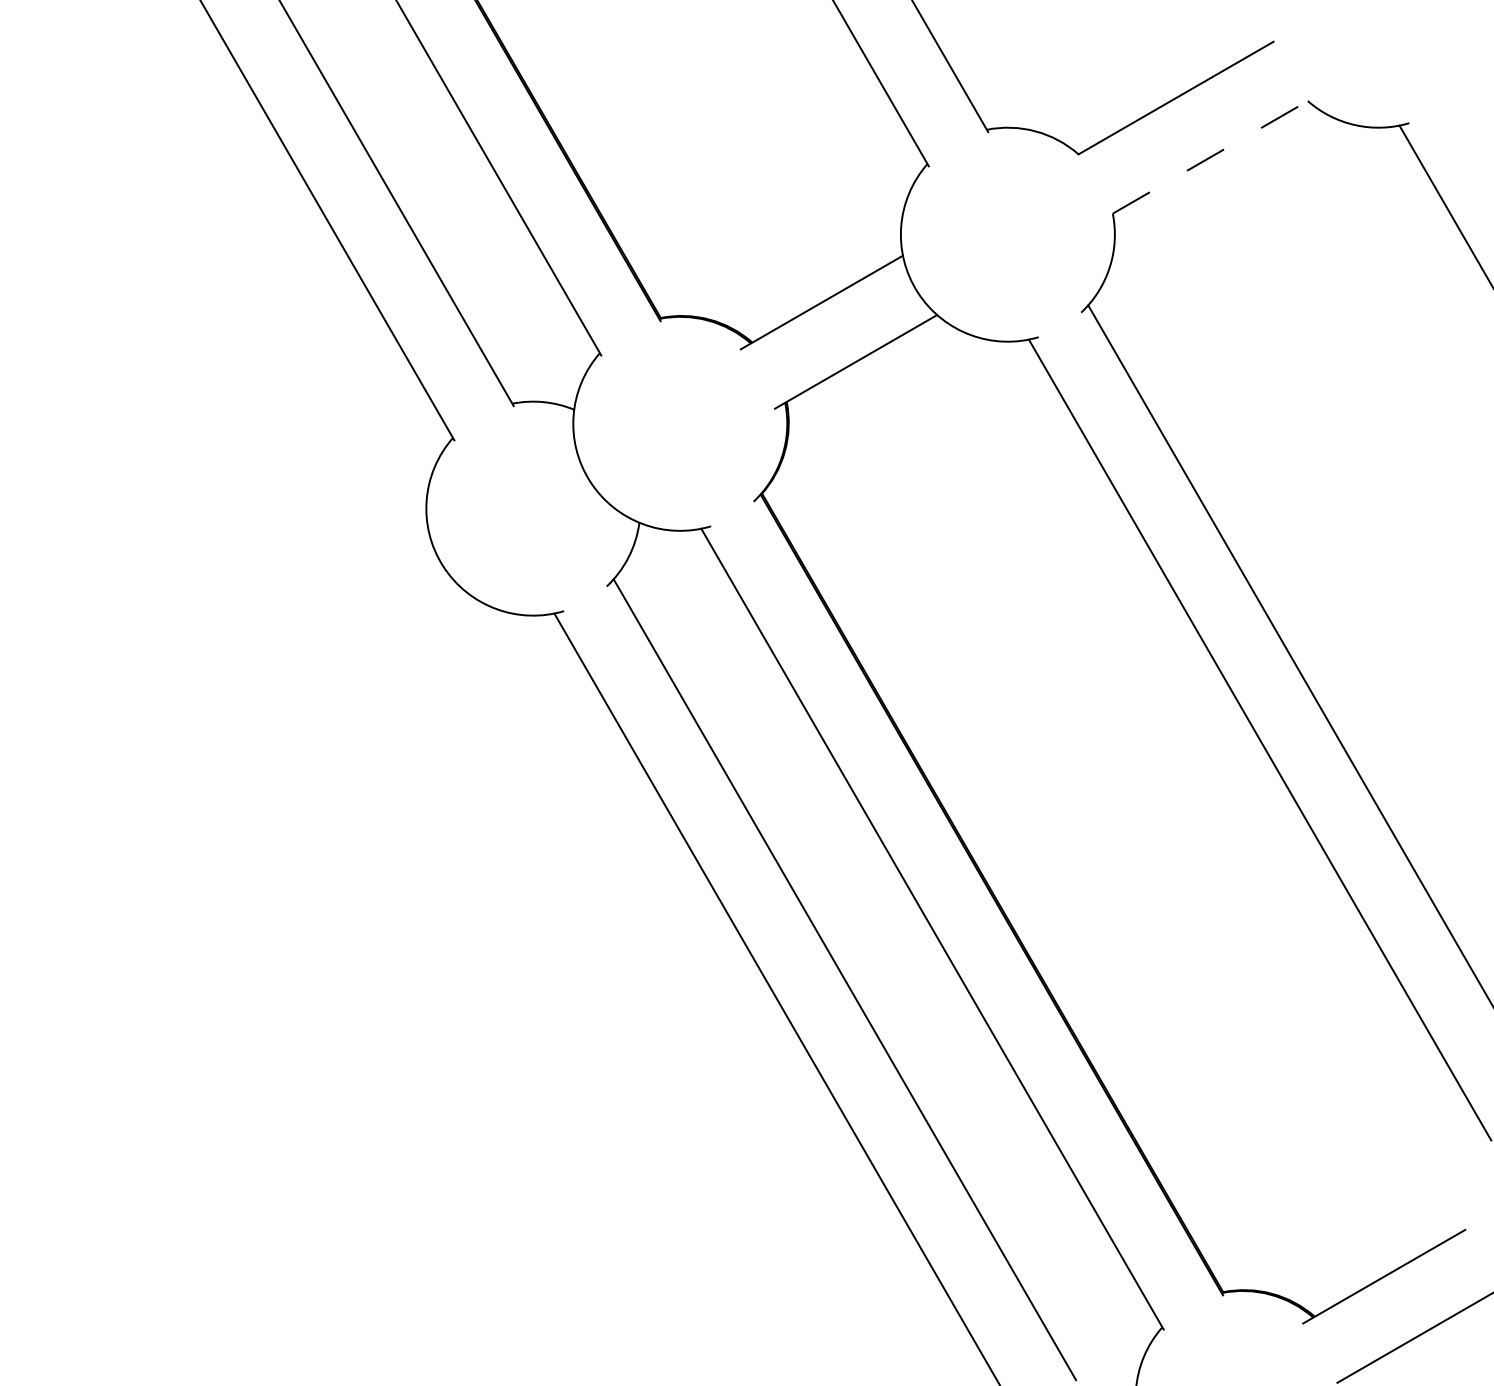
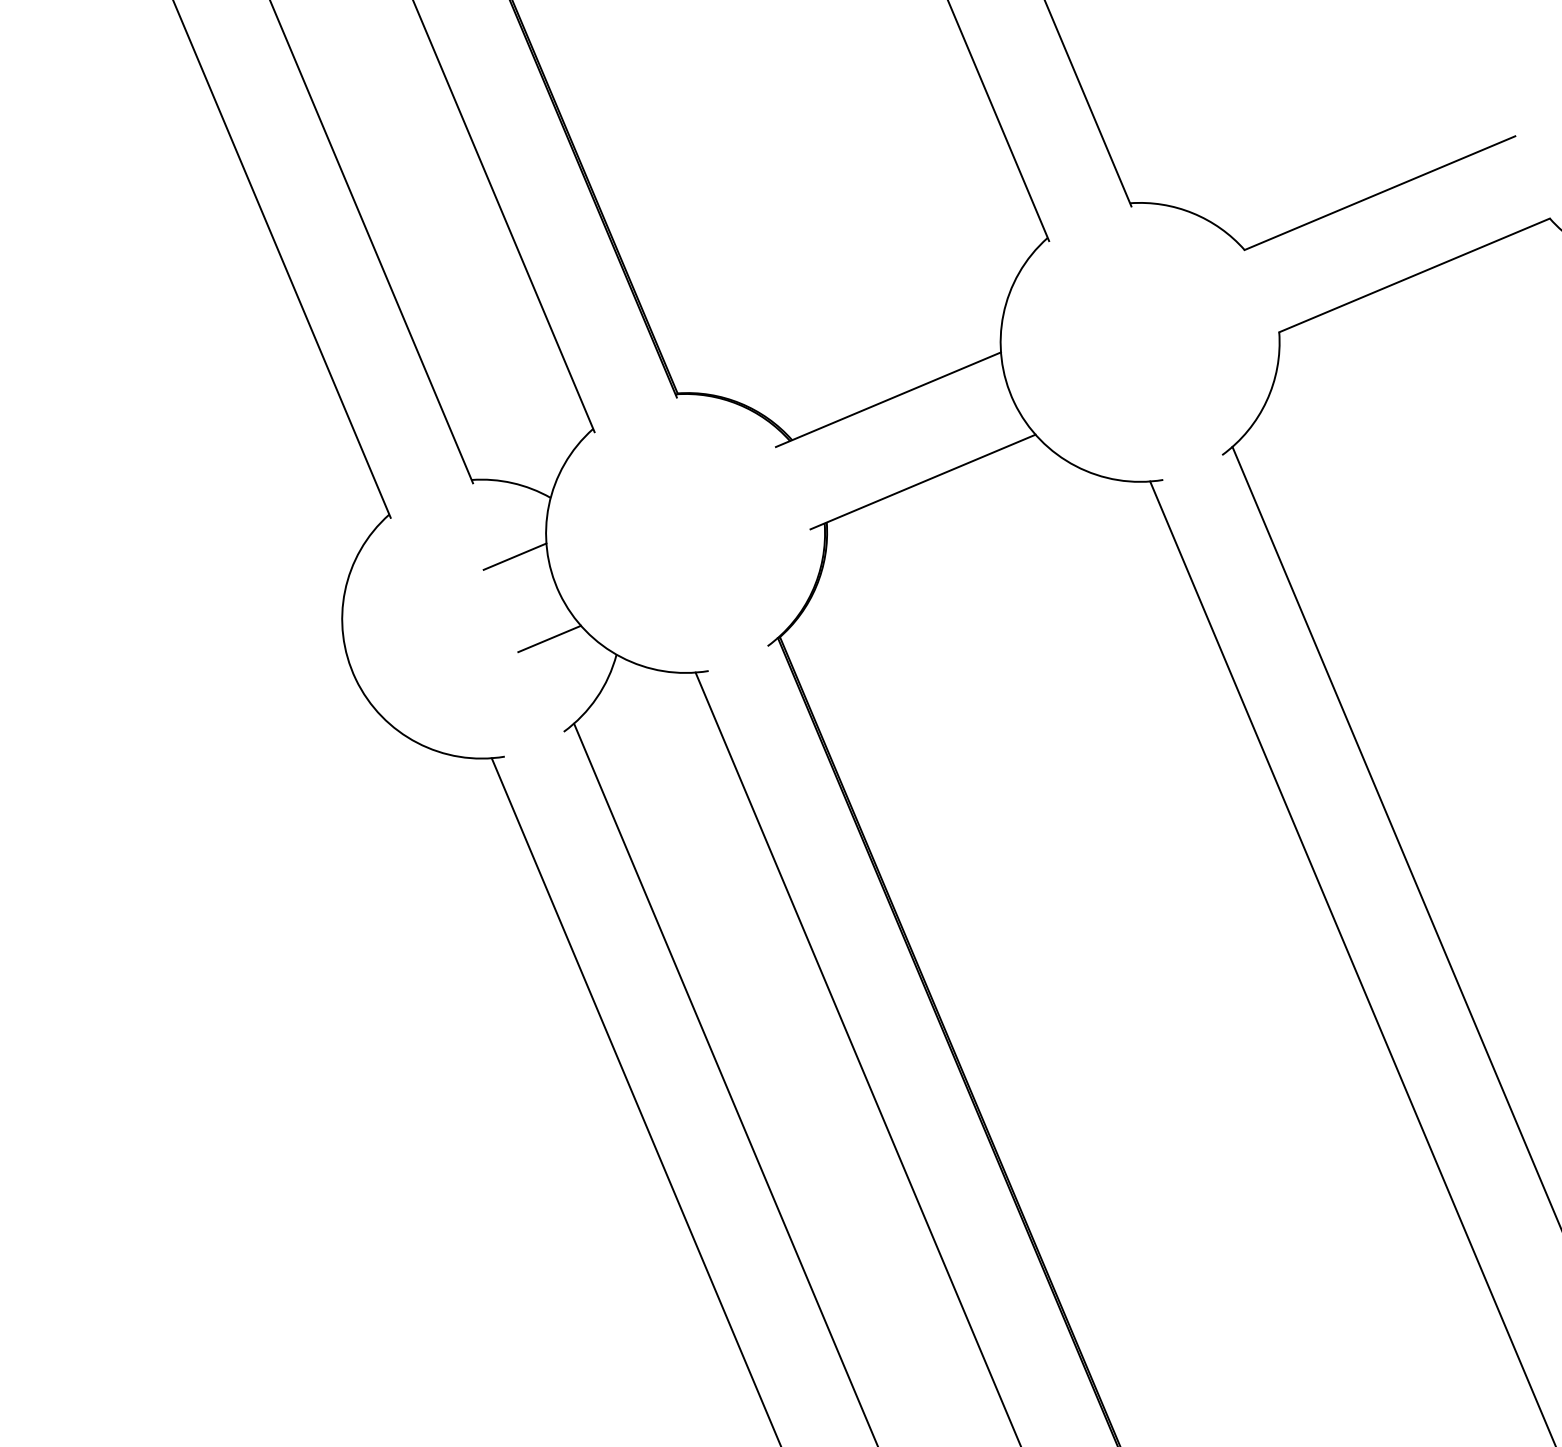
line: (1210, 157) -> (1414, 275), dashed -> solid
line: (552, 457) -> (514, 556), added
line: (586, 517) -> (548, 639), added

